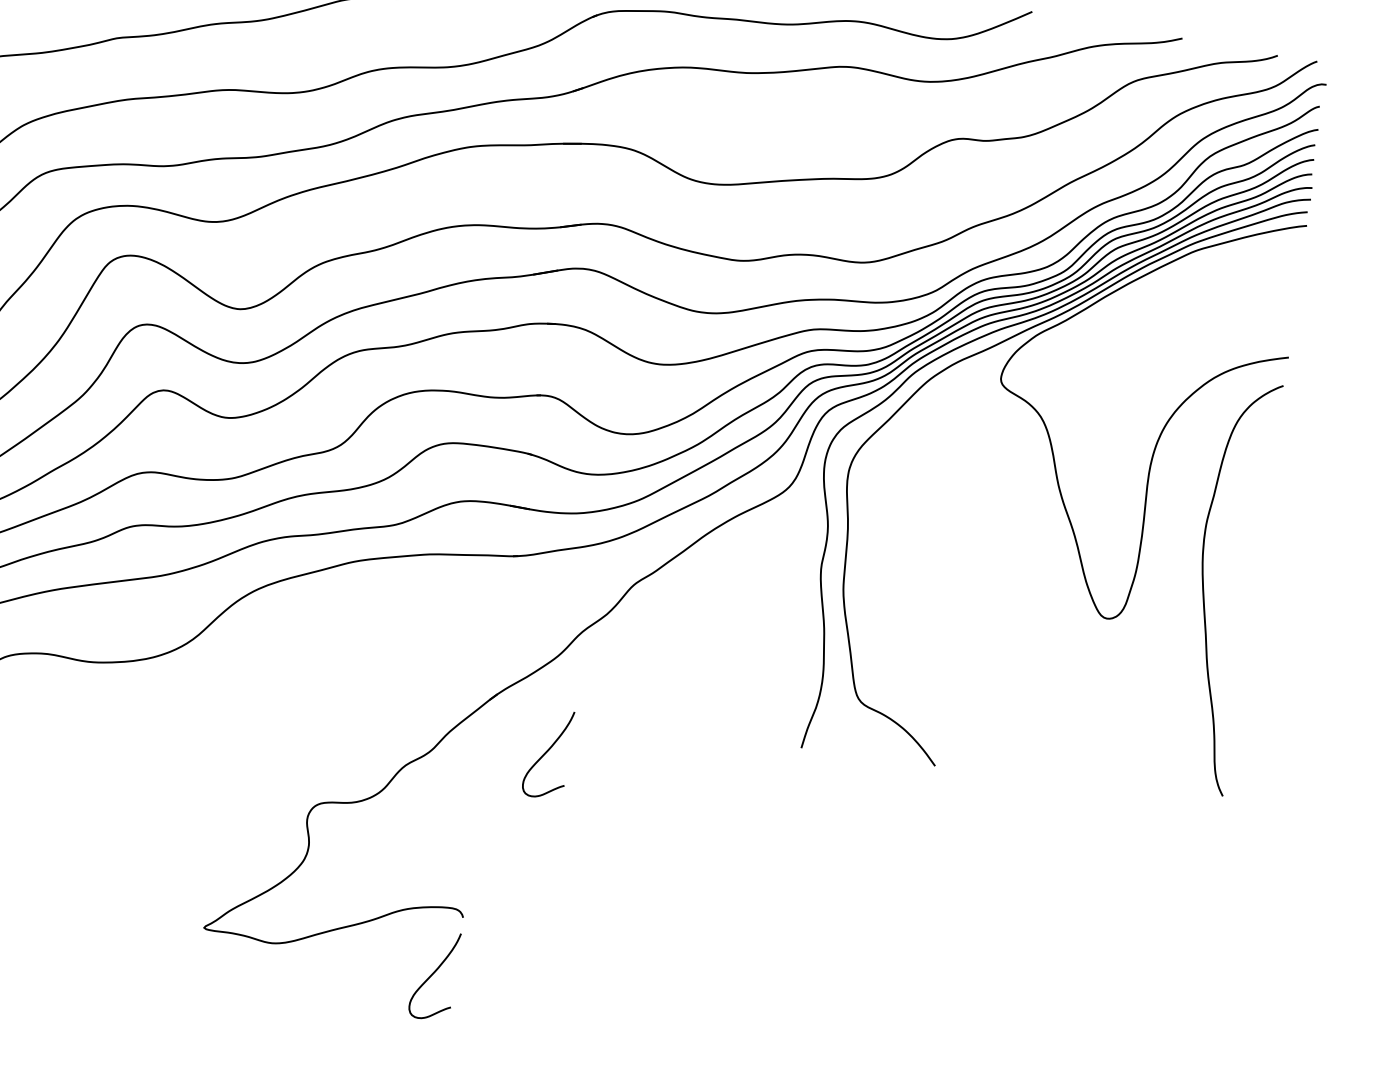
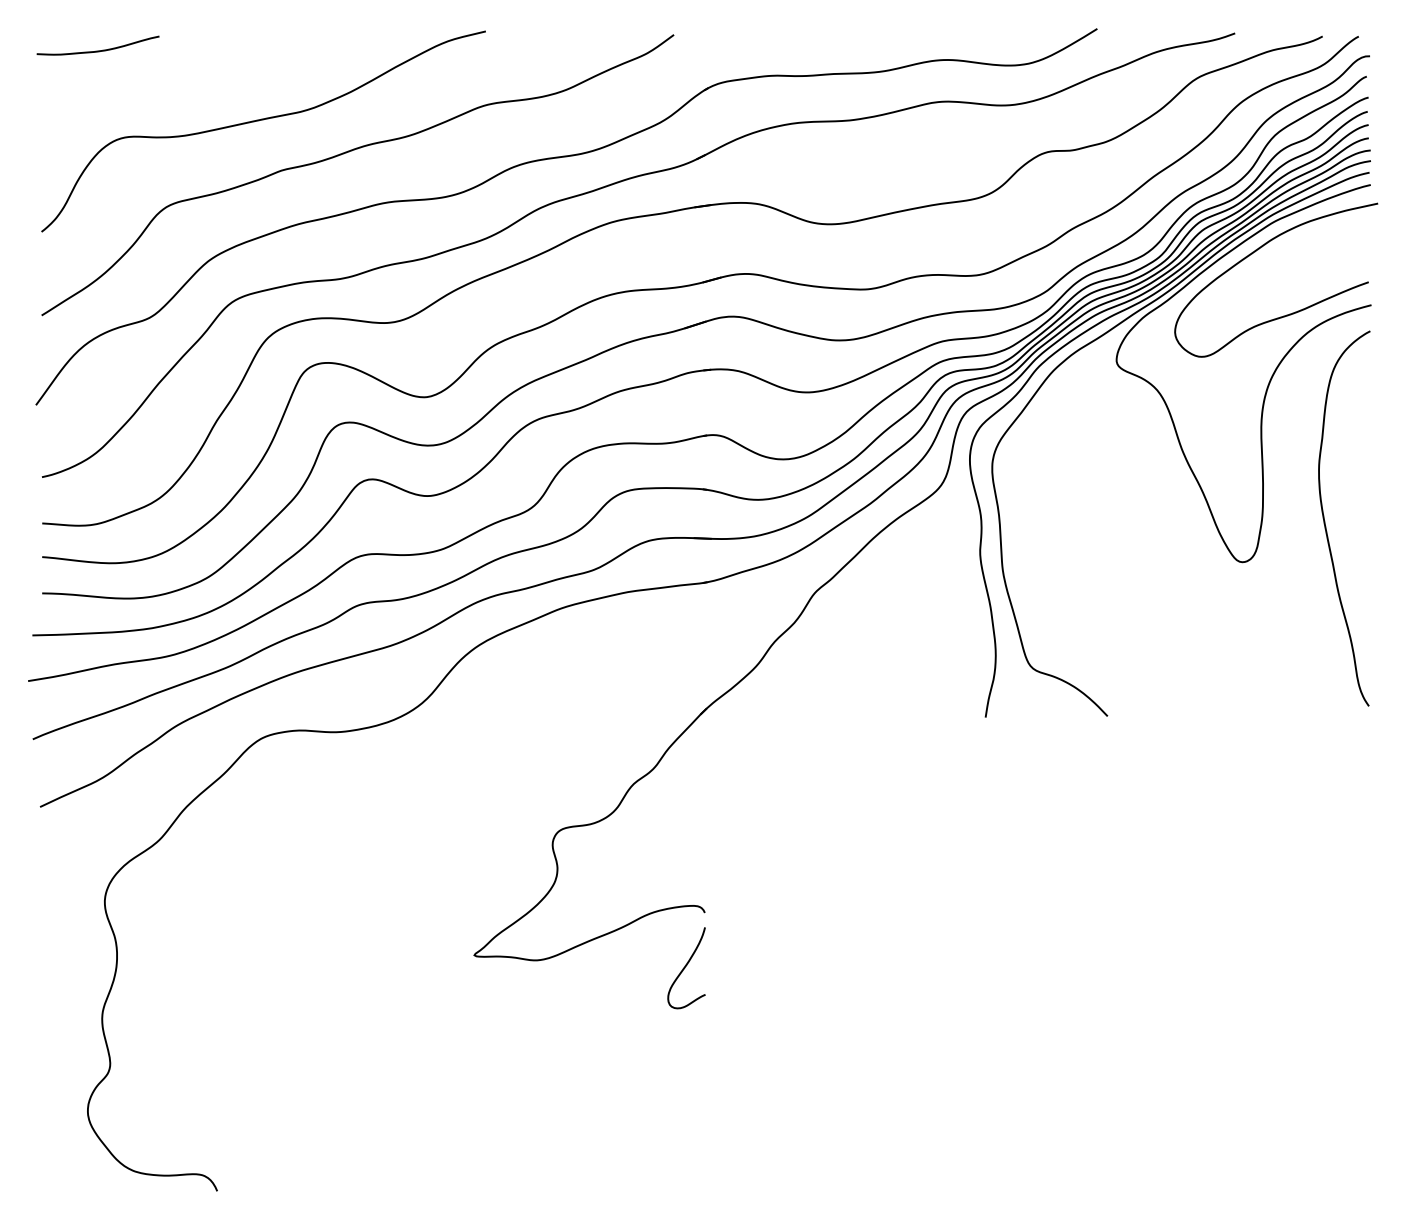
curve: (1170, 281) -> (1255, 252), added
curve: (546, 753) -> (758, 755), removed

